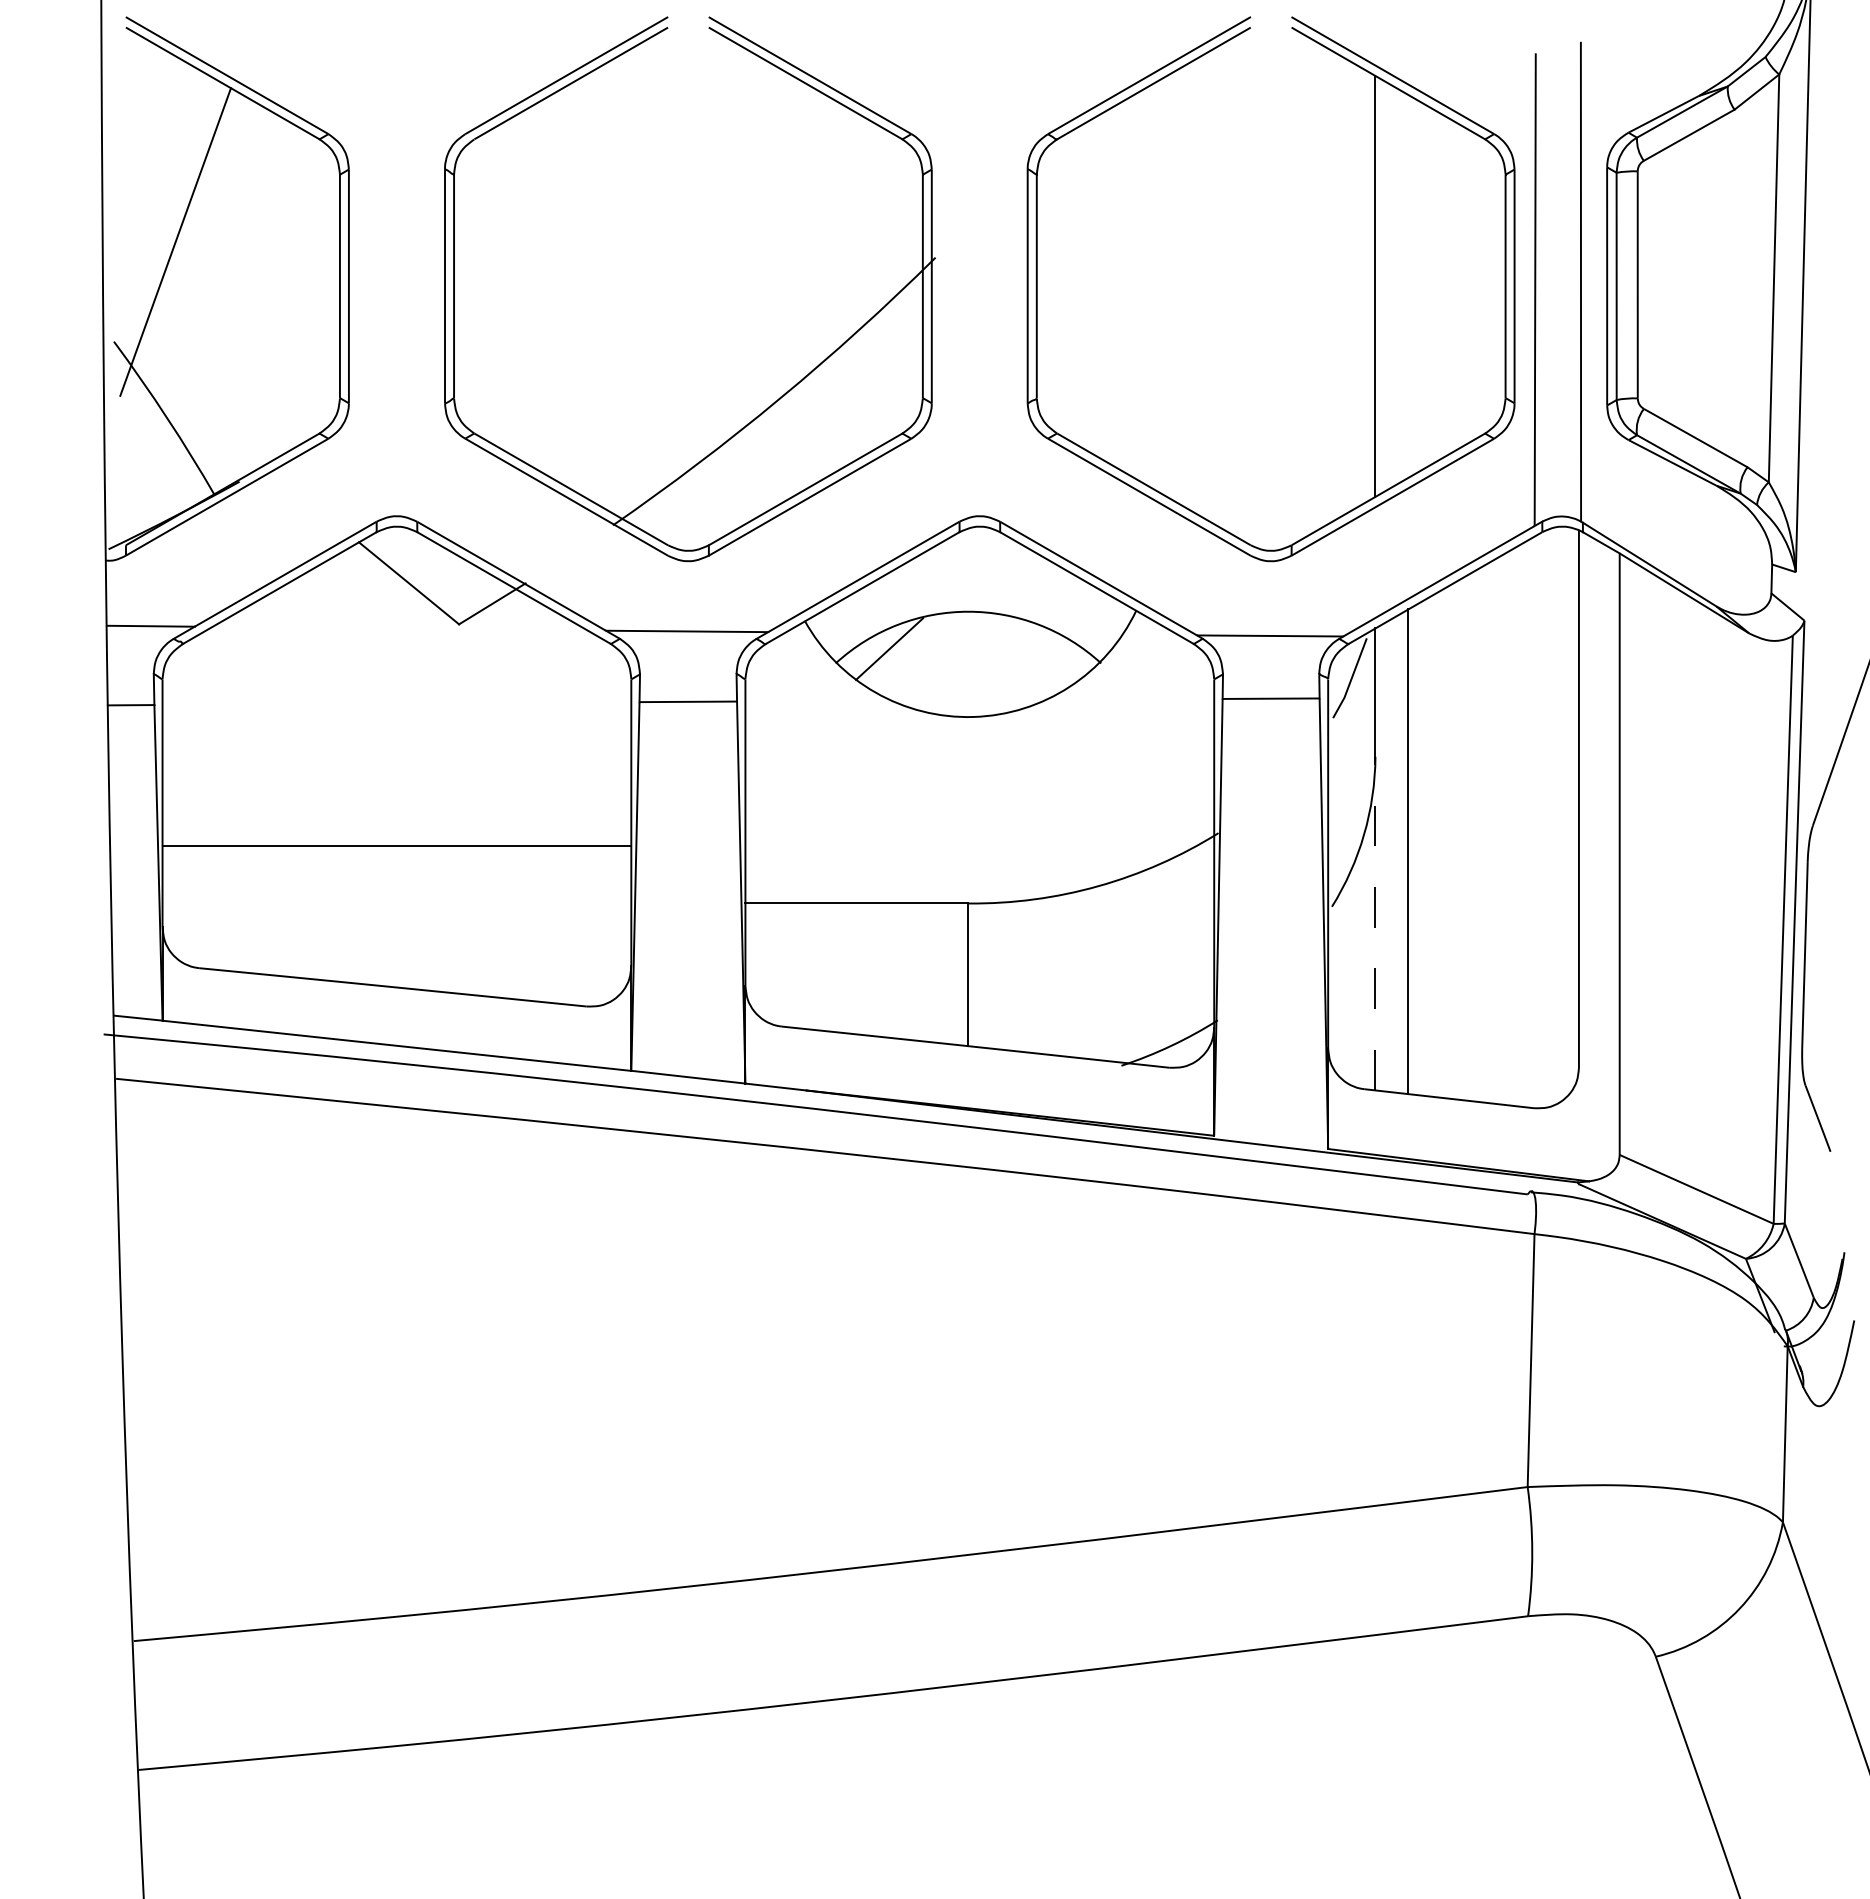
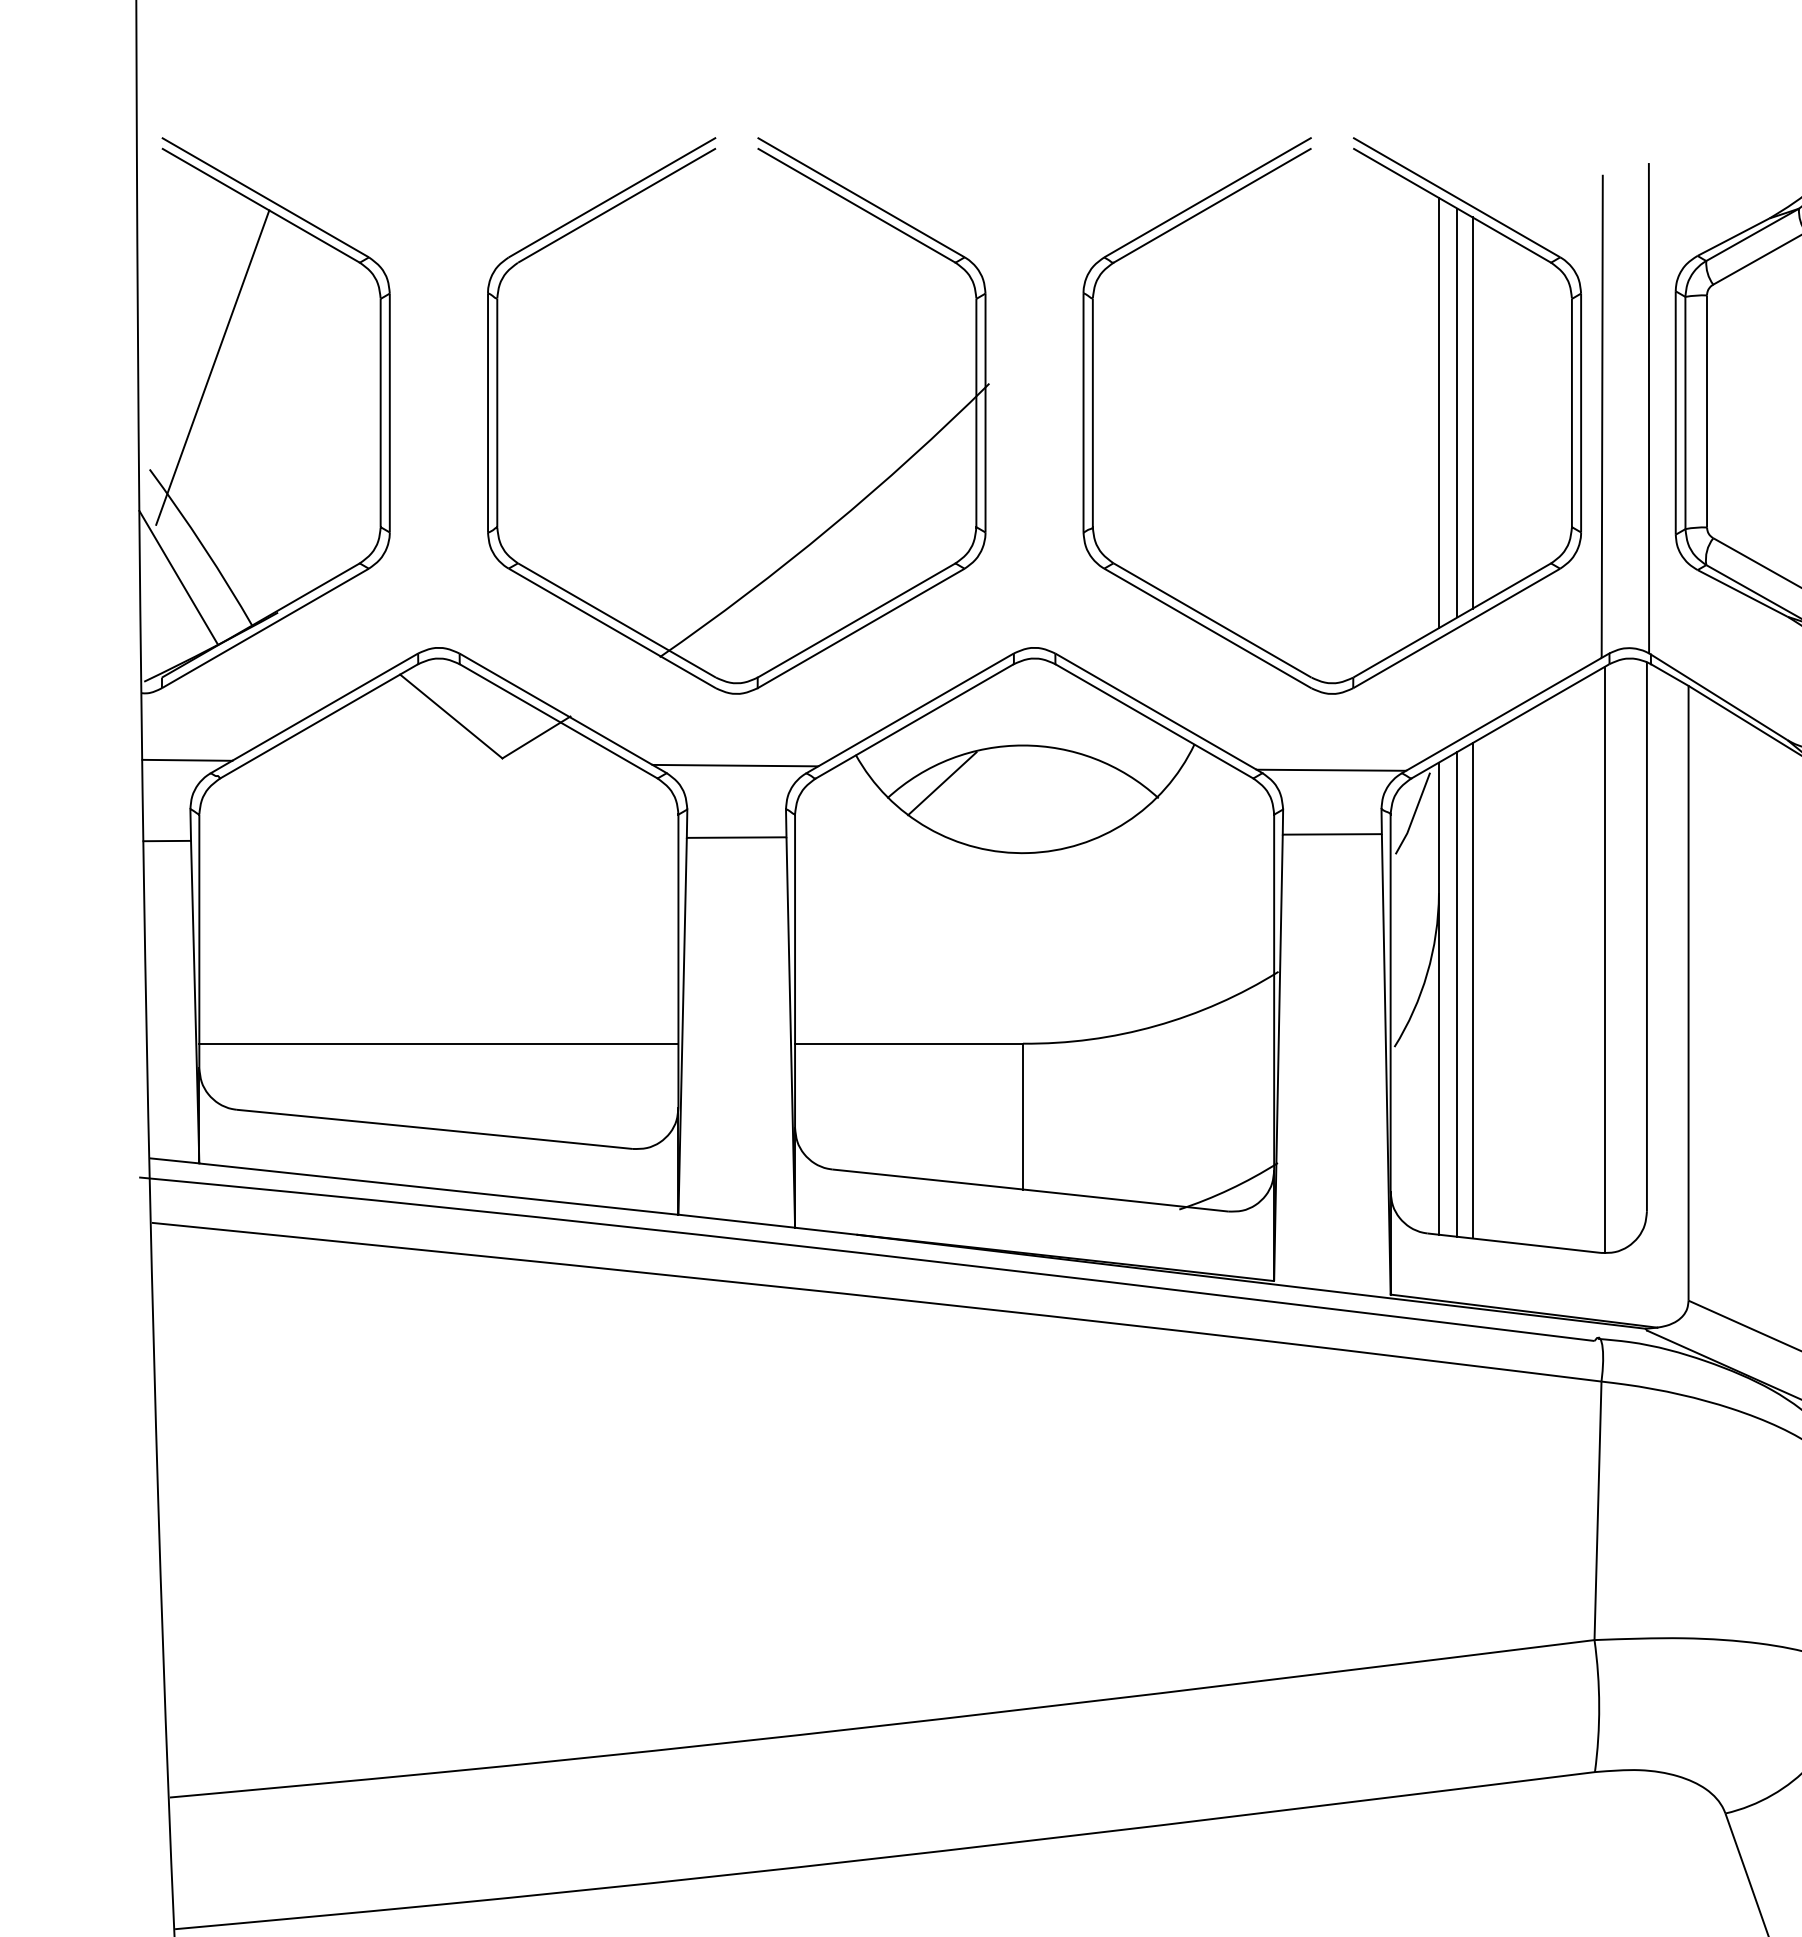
line: (1408, 285) -> (1472, 412), added
line: (1393, 286) -> (1457, 413), added
line: (141, 447) -> (177, 577), added
line: (1538, 820) -> (1605, 958), added
line: (396, 846) -> (438, 1043), moved
line: (1393, 855) -> (1457, 994), added
line: (1375, 923) -> (1438, 1064), dashed -> solid

